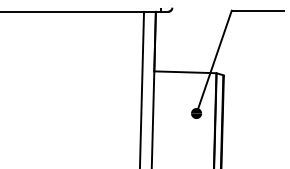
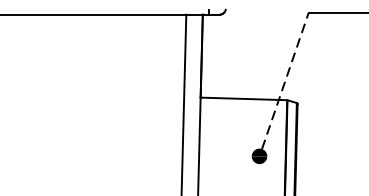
line: (215, 59) -> (285, 81), solid -> dashed

